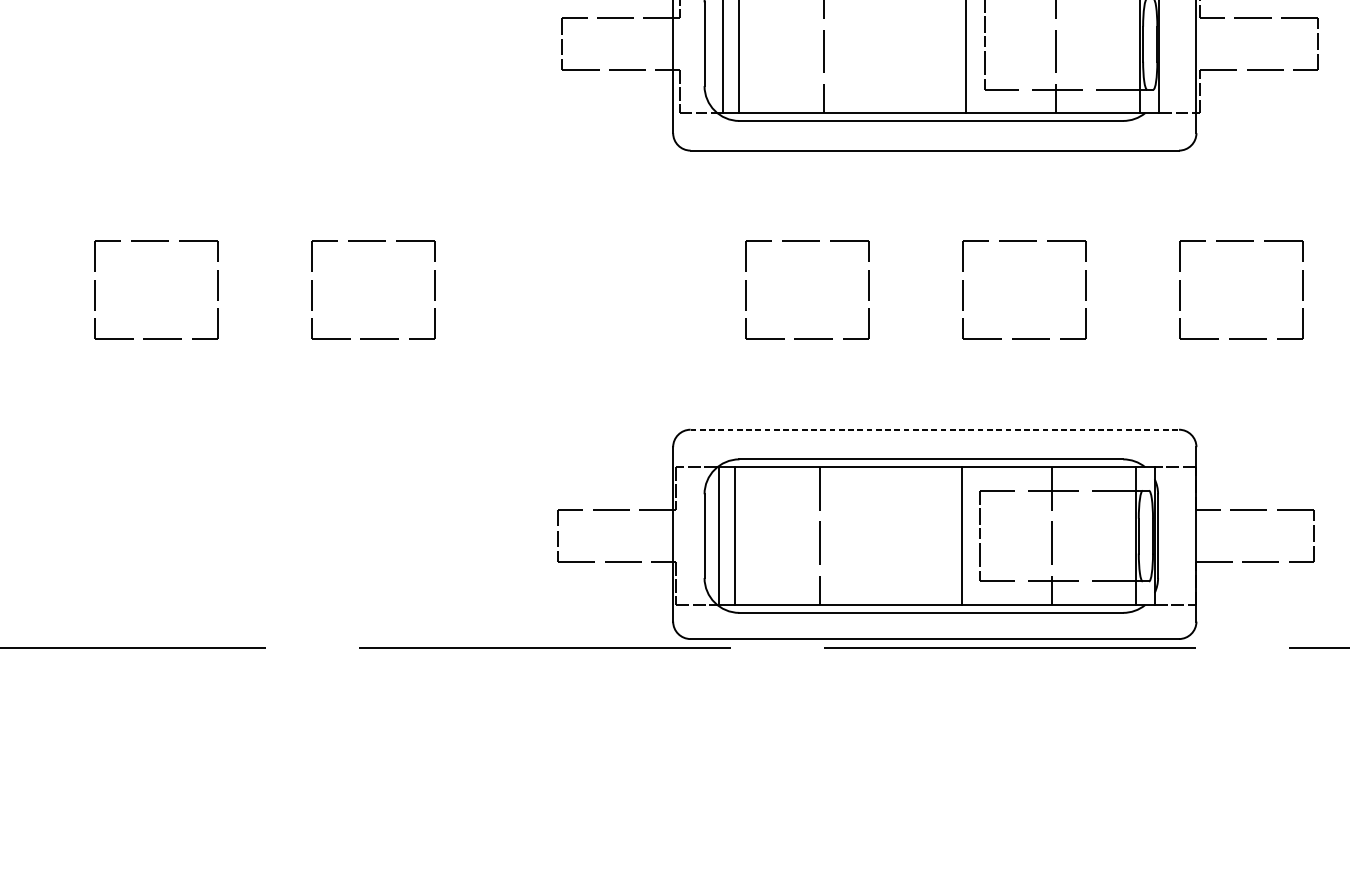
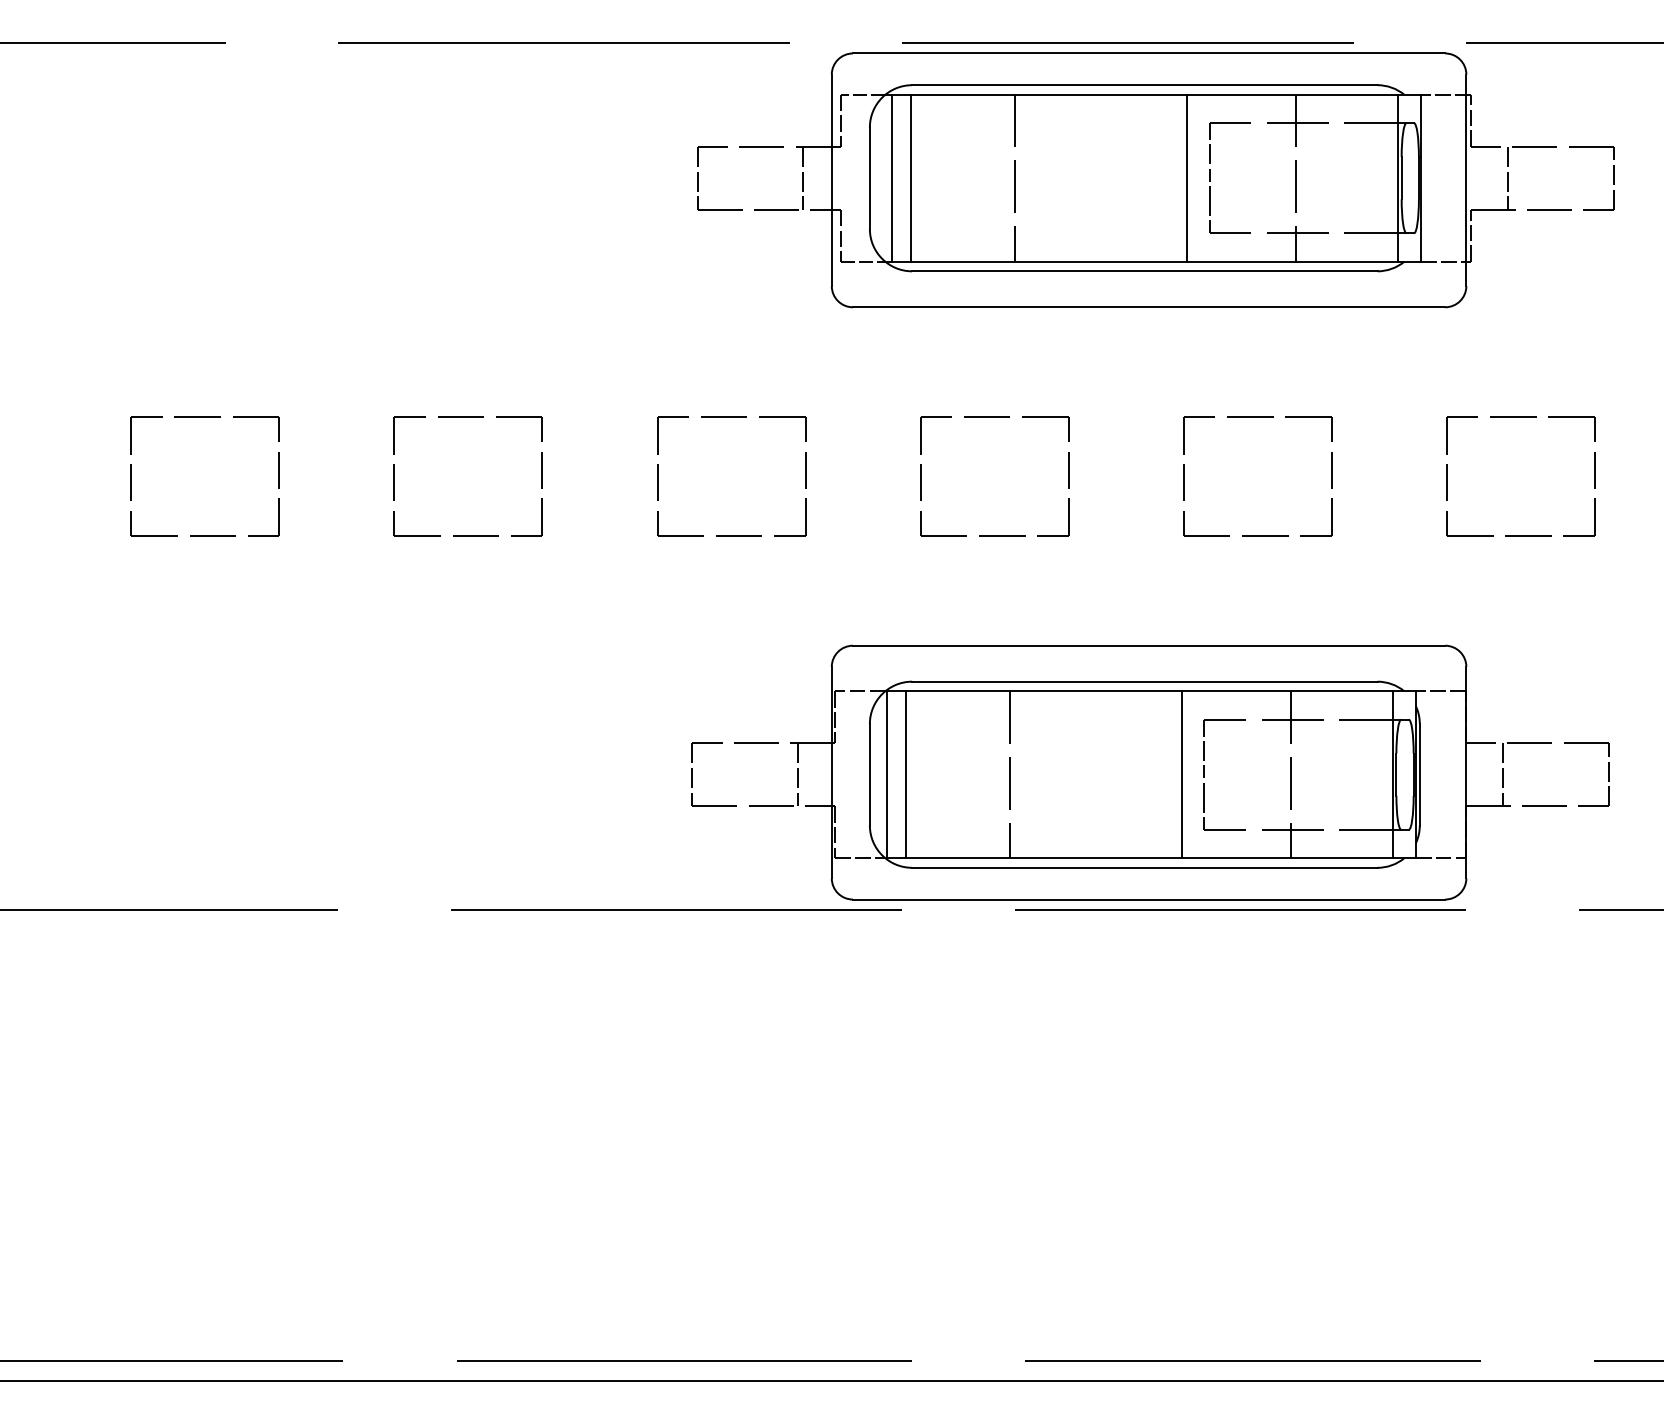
line: (649, 44) -> (803, 178), added
line: (1230, 44) -> (1507, 178), added
part: (590, 241) -> (731, 417), added
line: (935, 429) -> (1149, 645), dashed -> solid
line: (645, 535) -> (798, 774), added
line: (1226, 535) -> (1502, 774), added

